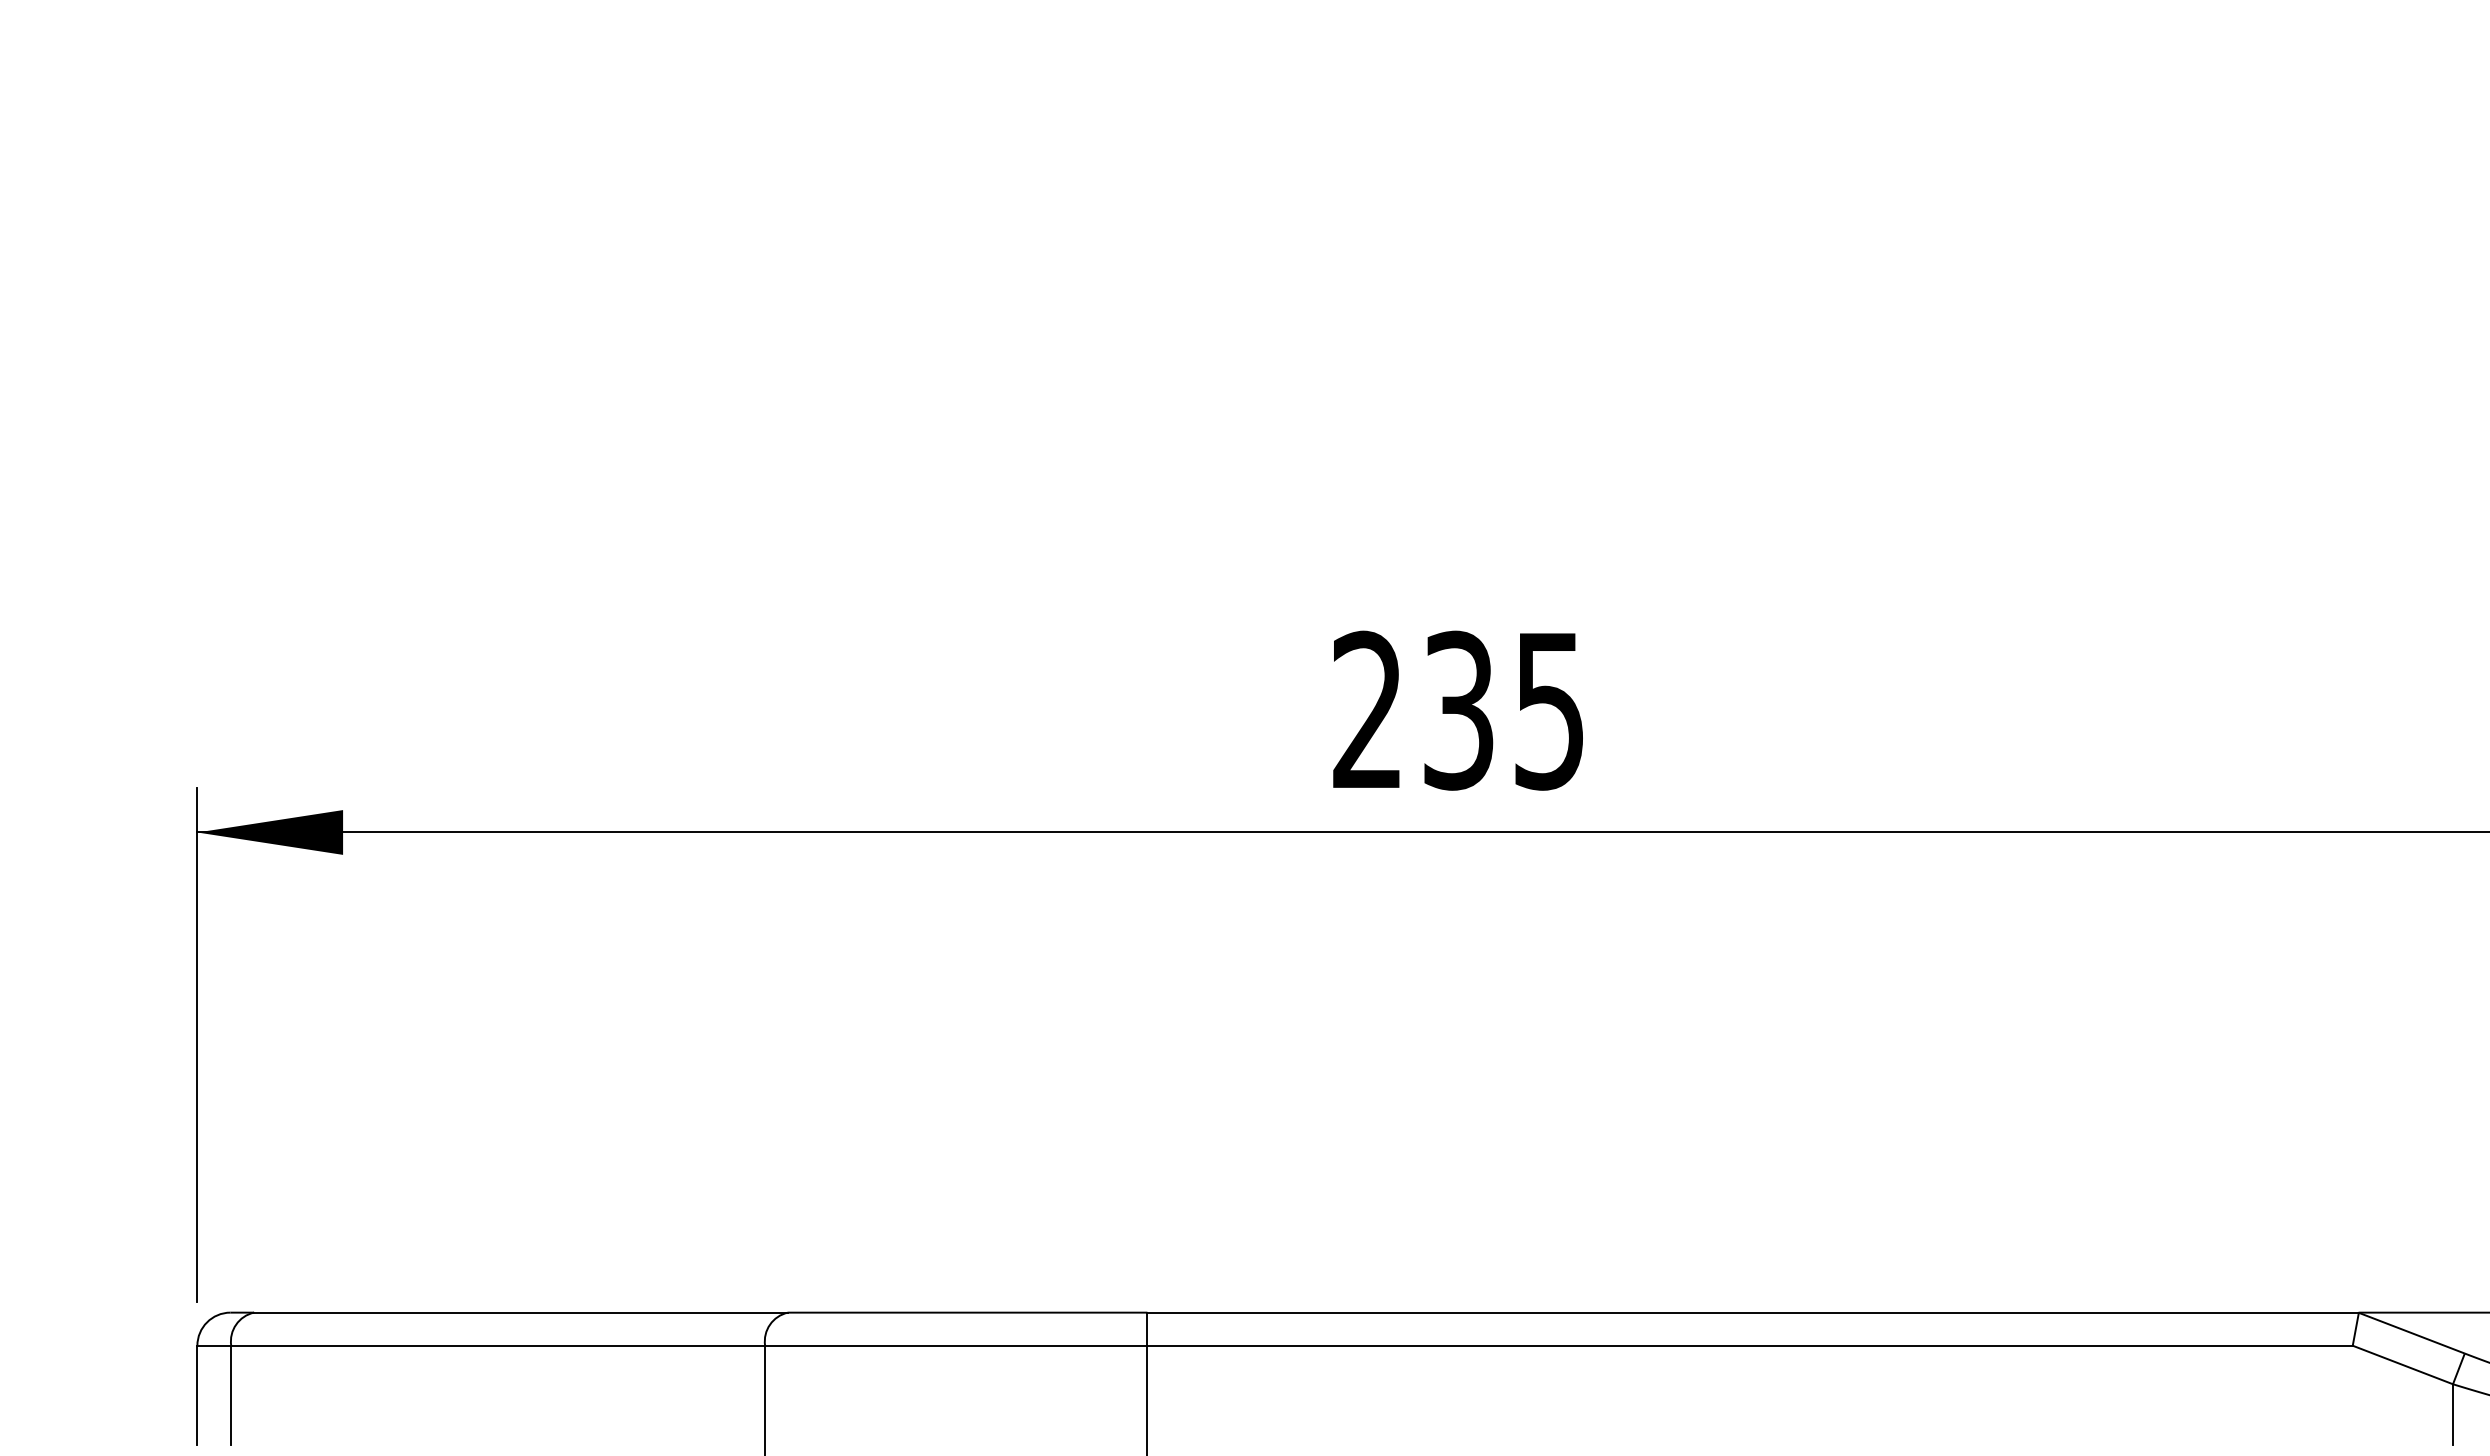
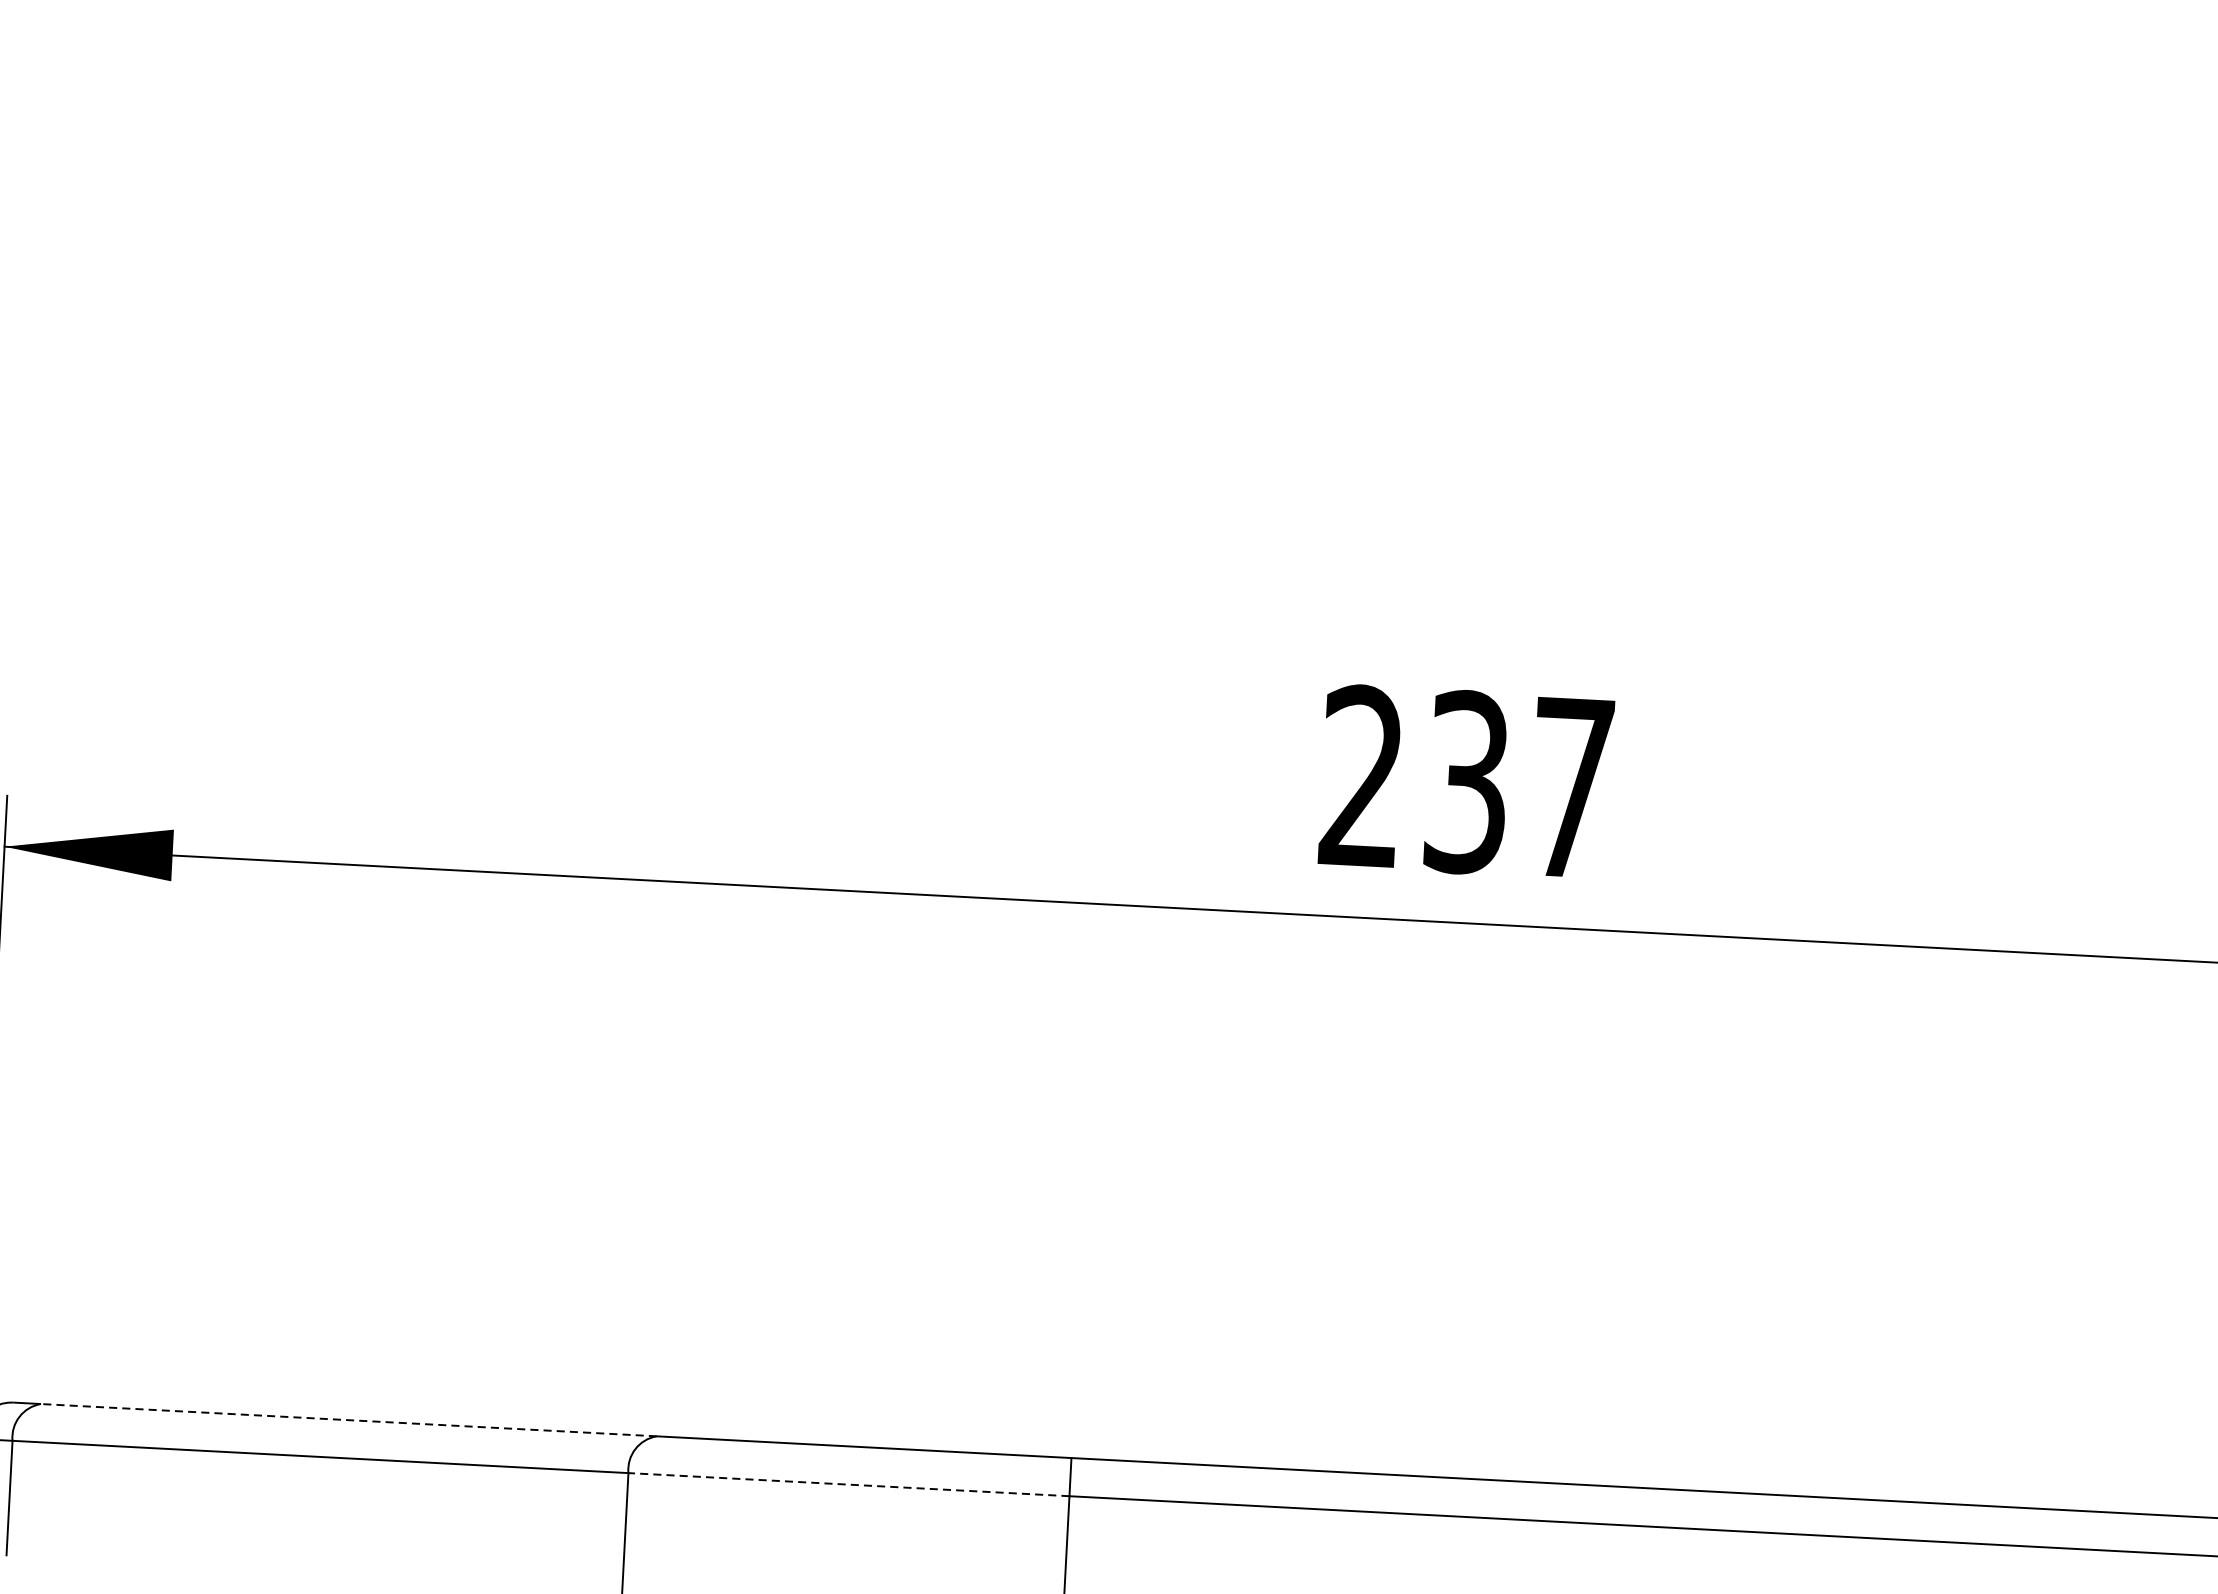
text: (1549, 711) -> (1571, 788), 235 -> 237
line: (521, 1312) -> (349, 1420), solid -> dashed
line: (955, 1345) -> (848, 1484), solid -> dashed

